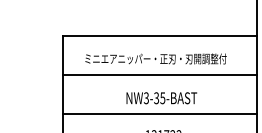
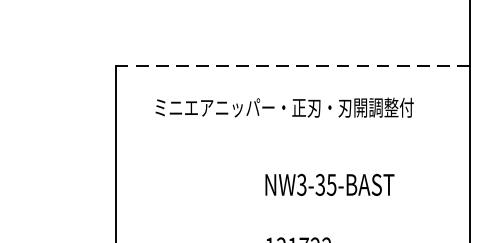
line: (160, 35) -> (292, 64), solid -> dashed
line: (160, 74) -> (292, 136), removed
text: (161, 98) -> (329, 185), moved
line: (160, 113) -> (292, 207), removed

